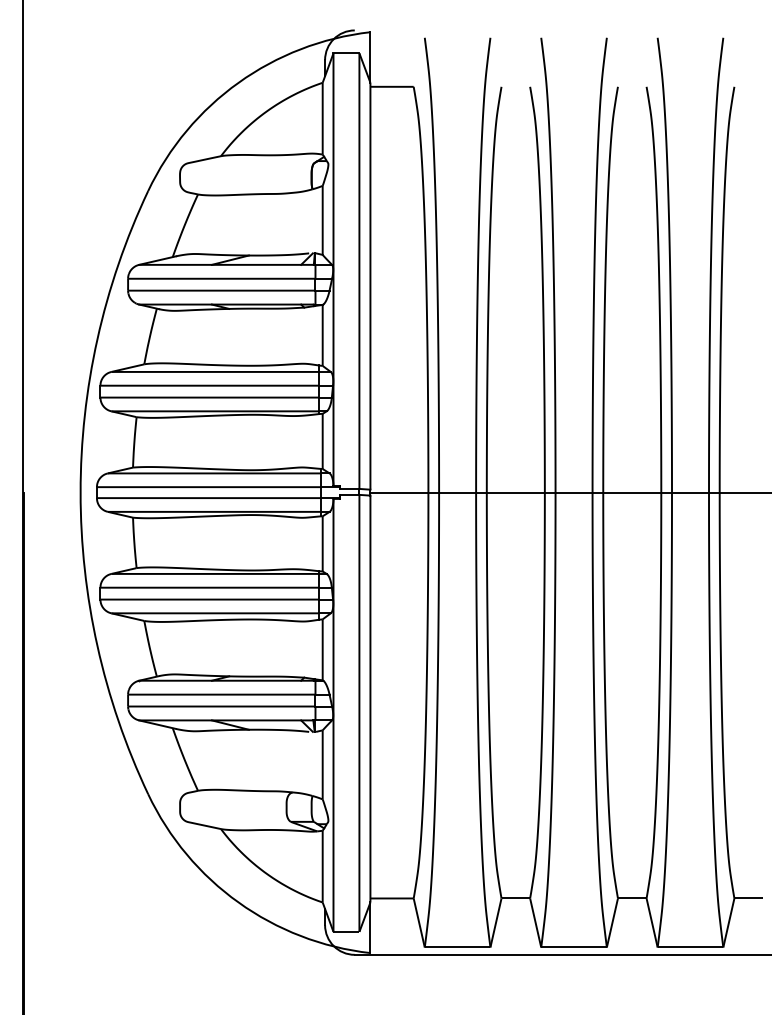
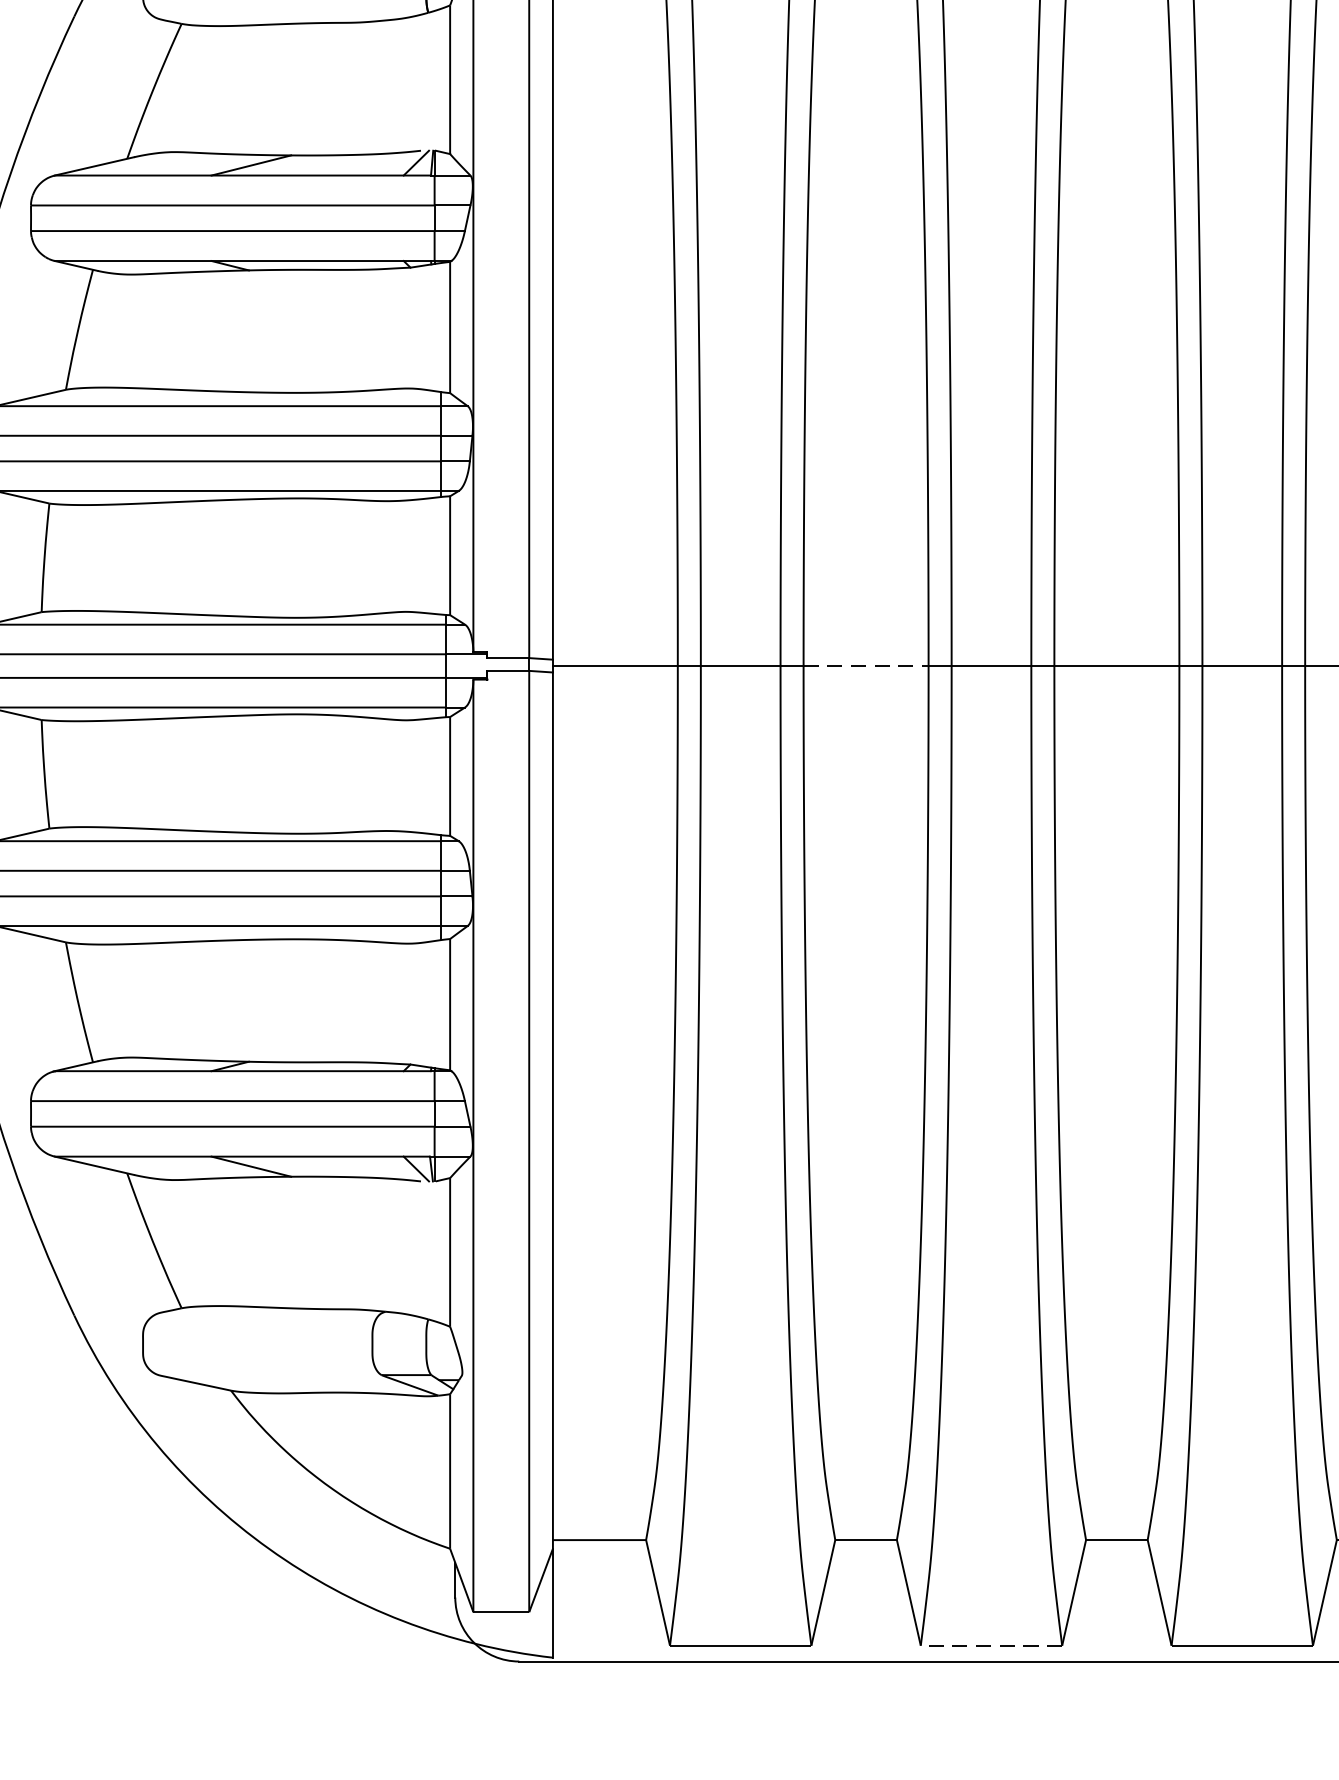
line: (516, 492) -> (867, 665), solid -> dashed
line: (573, 947) -> (990, 1645), solid -> dashed

